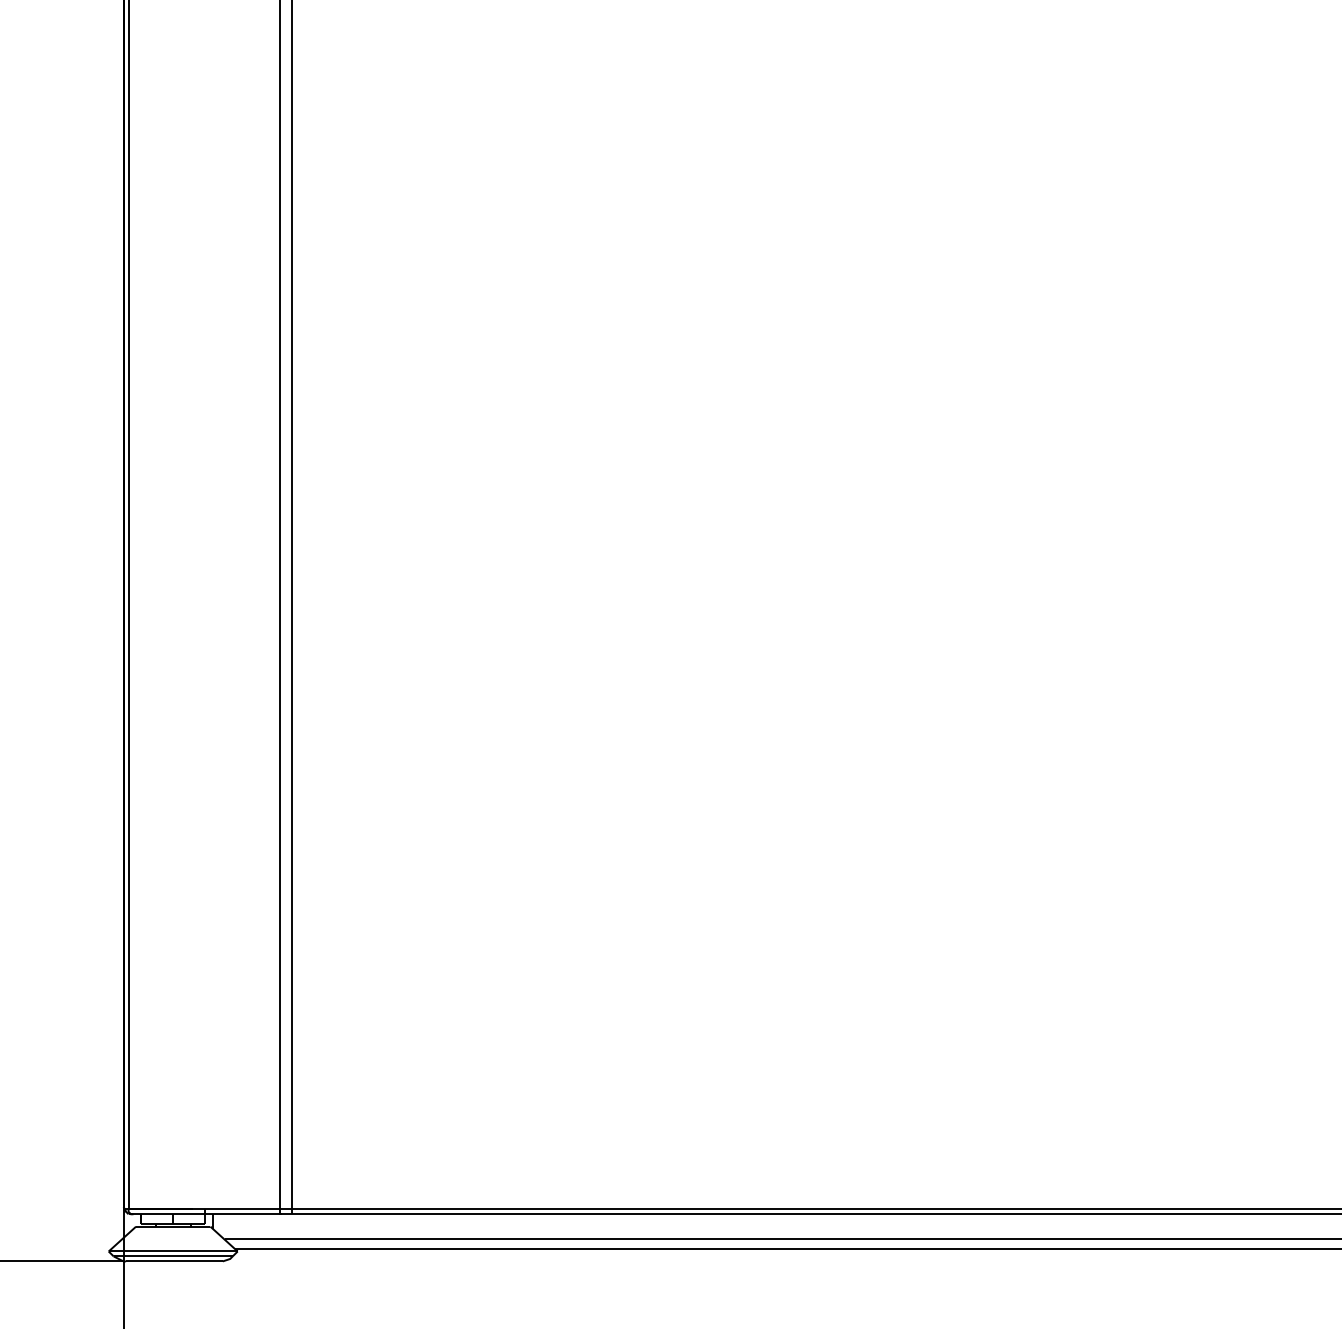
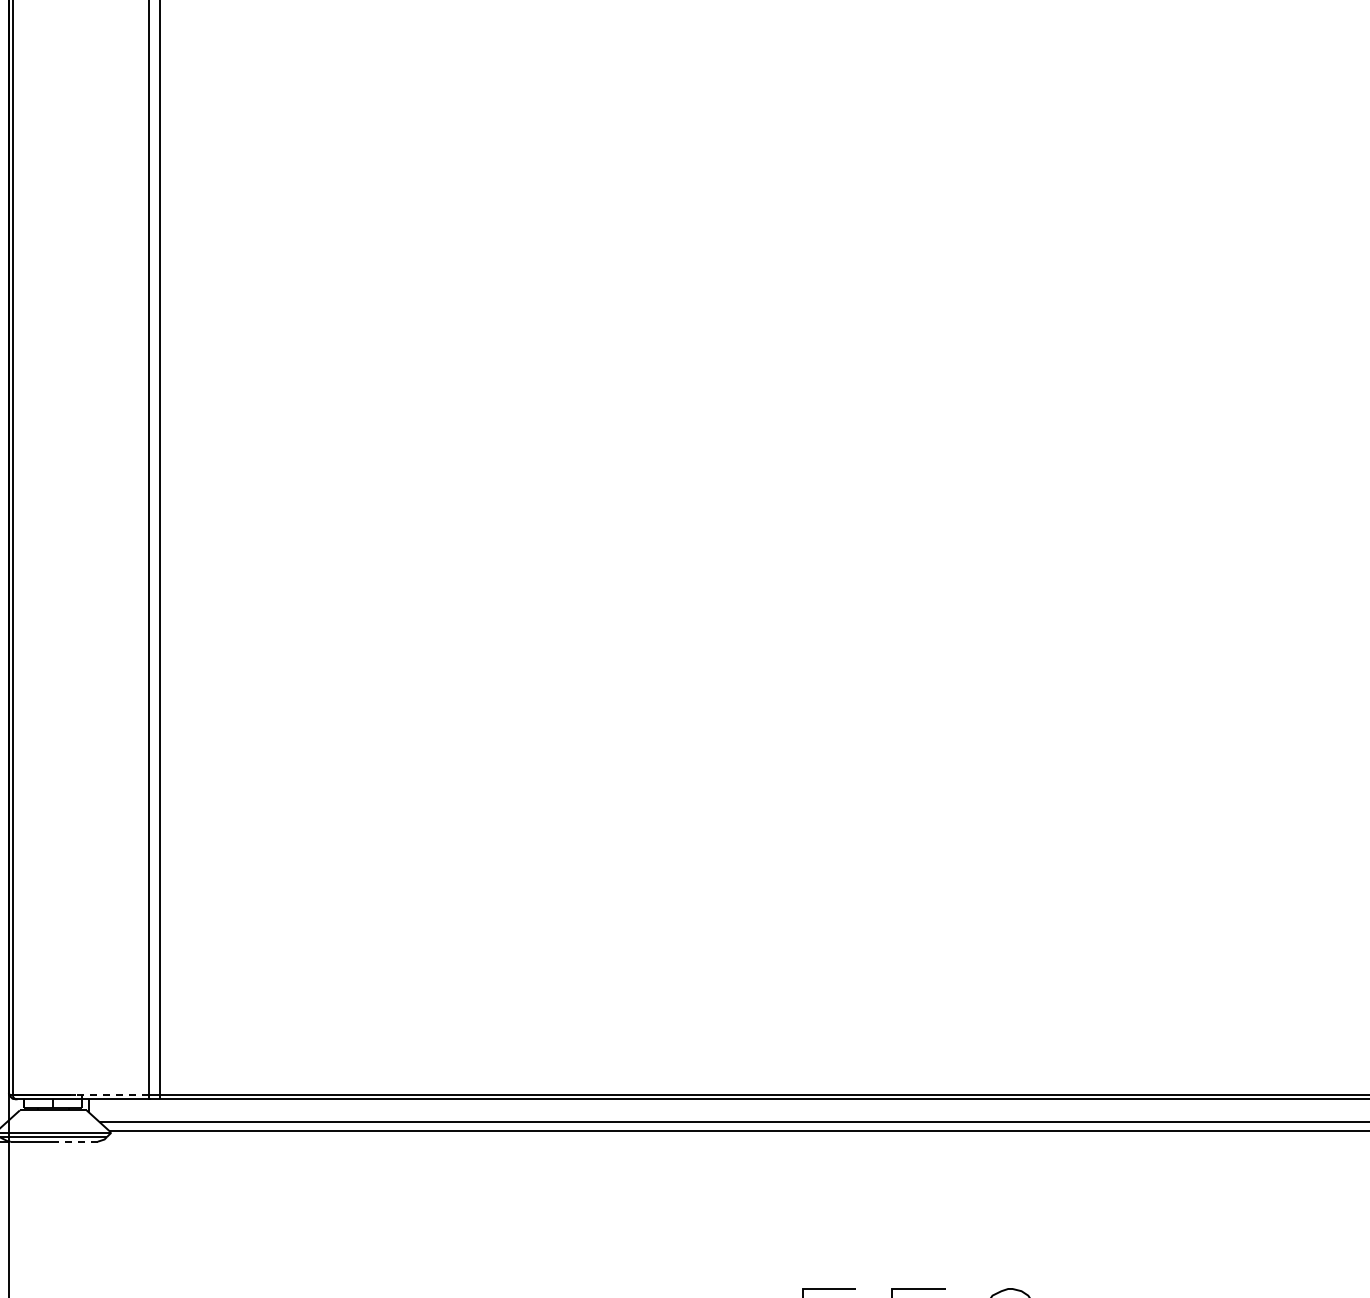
line: (239, 1208) -> (112, 1094), solid -> dashed
line: (197, 1261) -> (75, 1141), solid -> dashed

